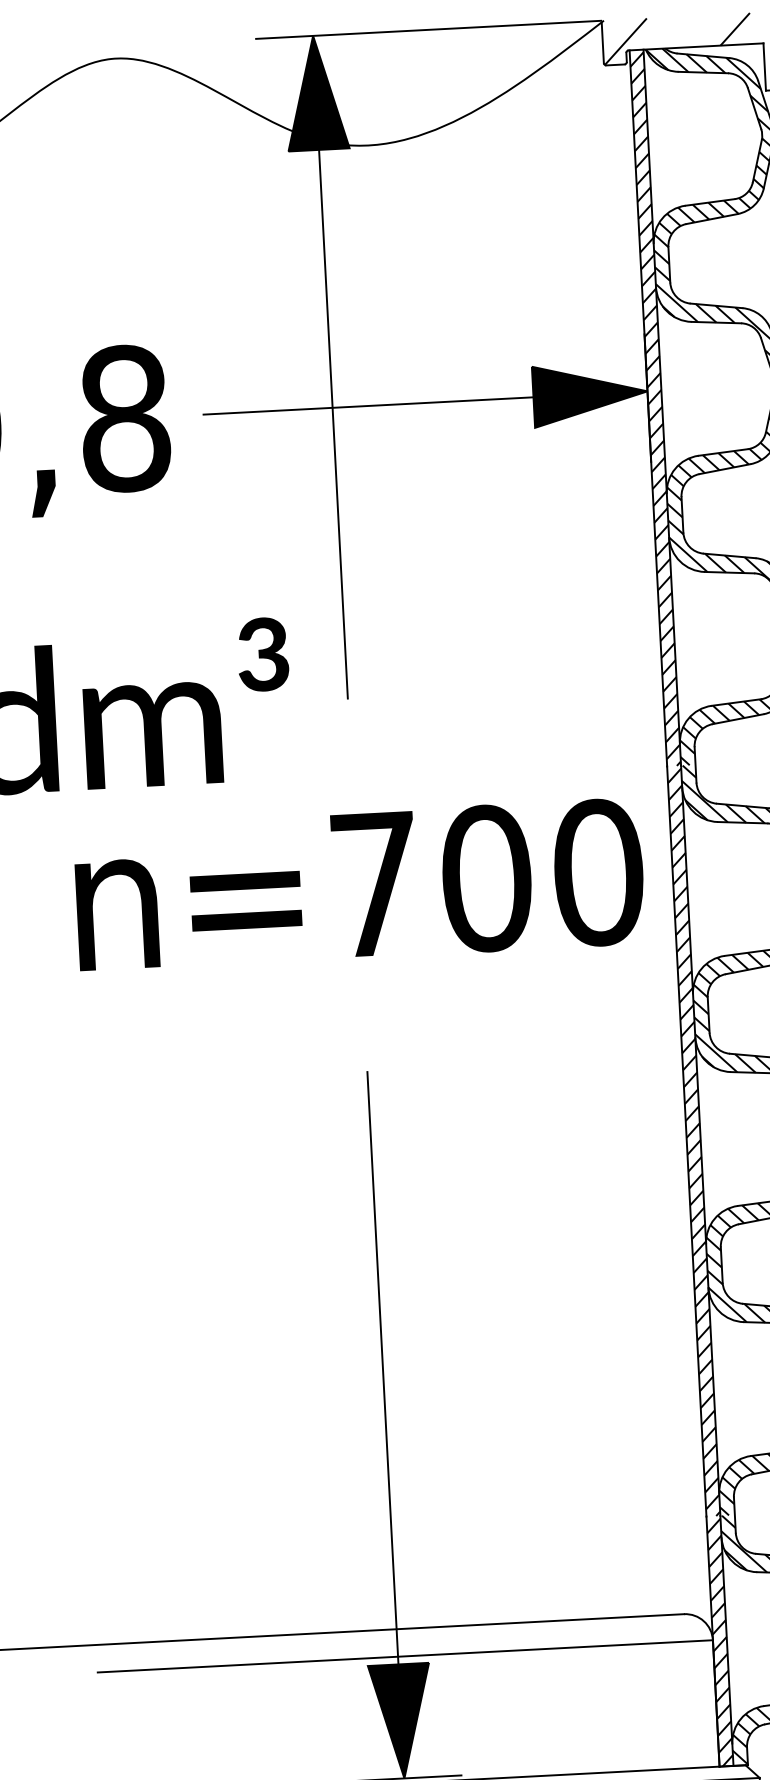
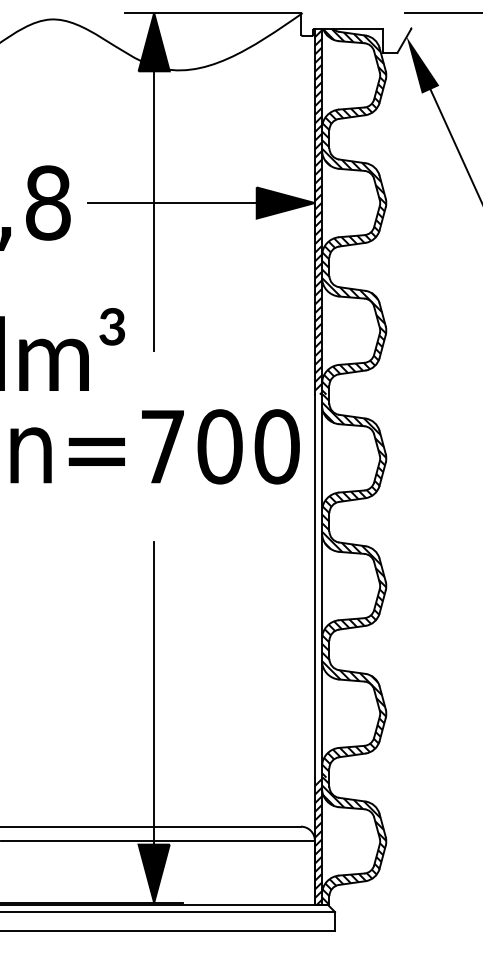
hatch: (677, 39) -> (339, 24), removed
hatch: (693, 1142) -> (318, 586), removed

